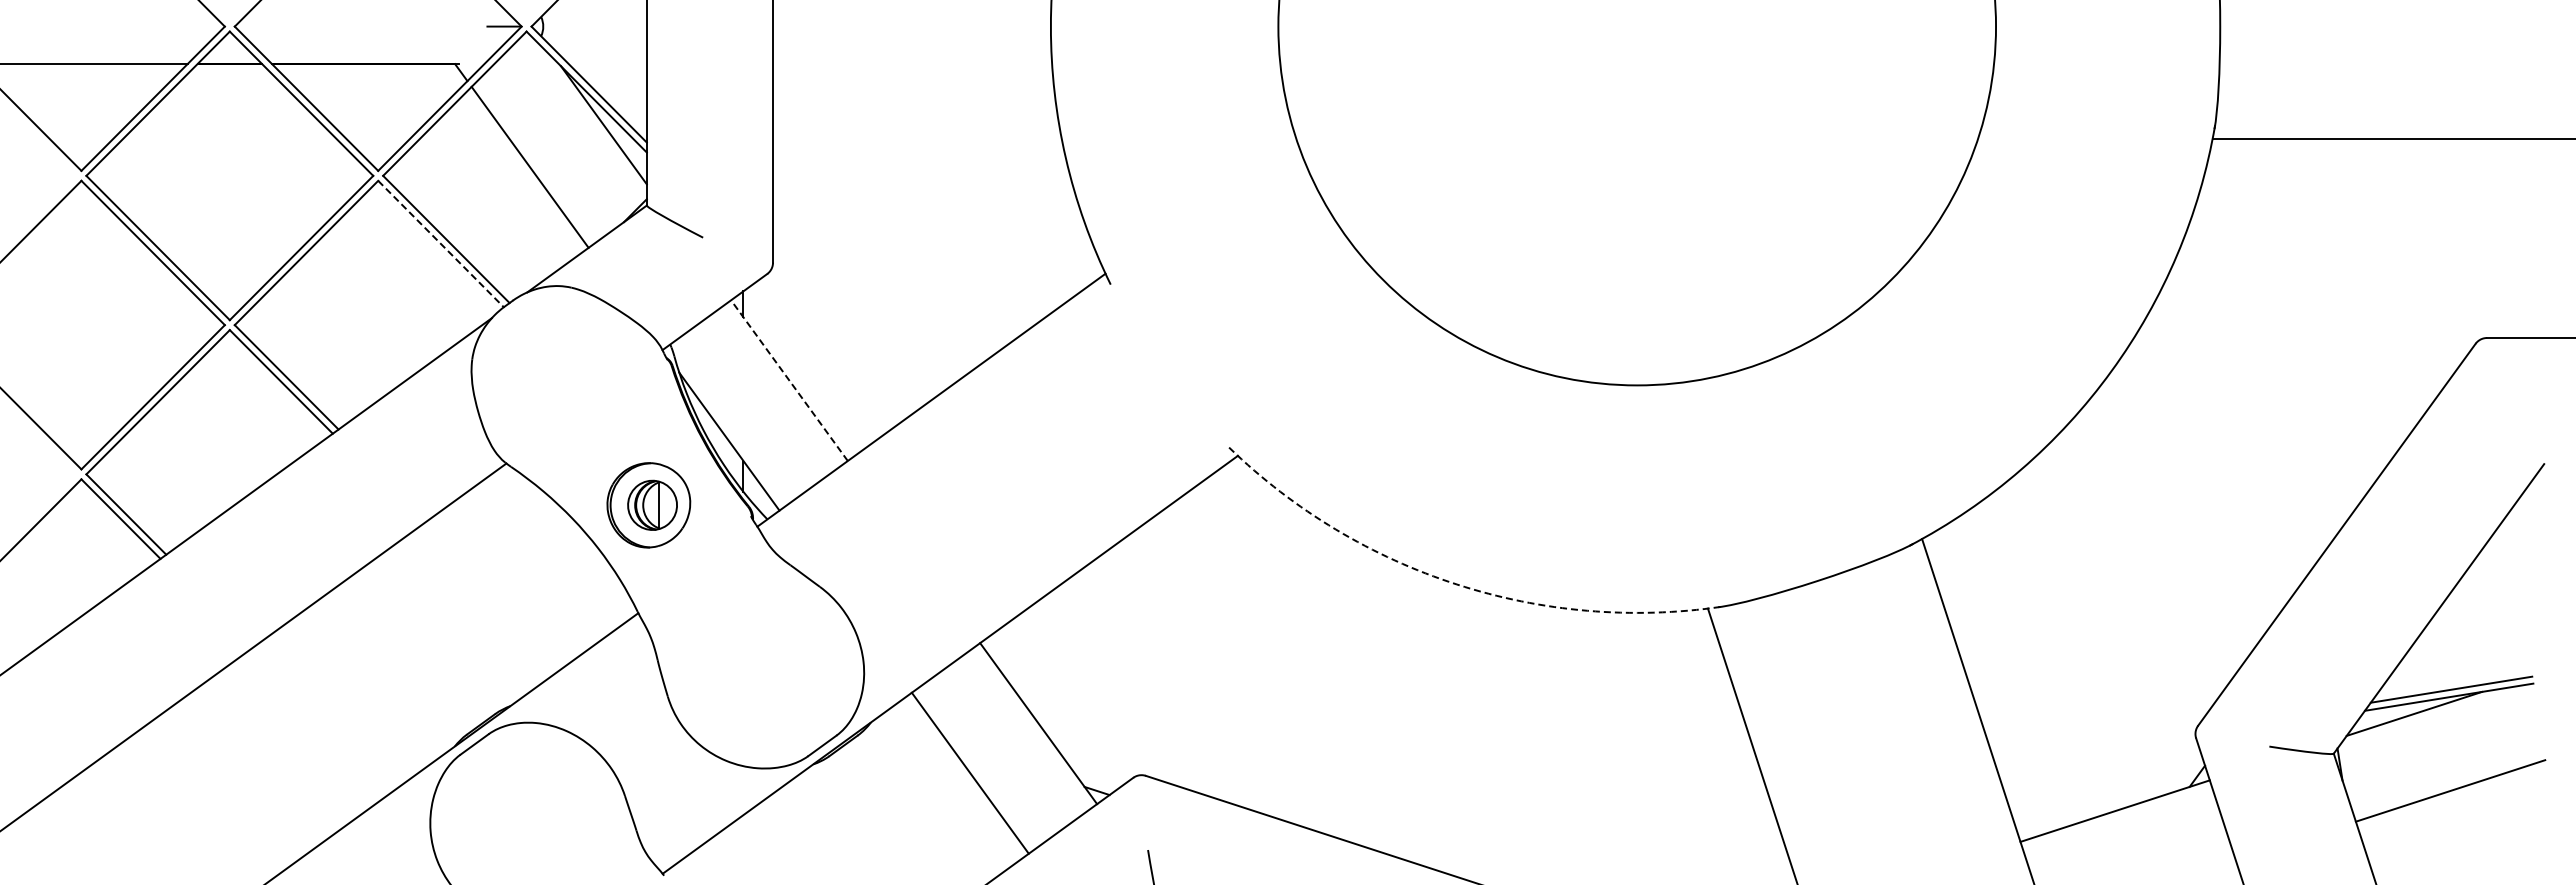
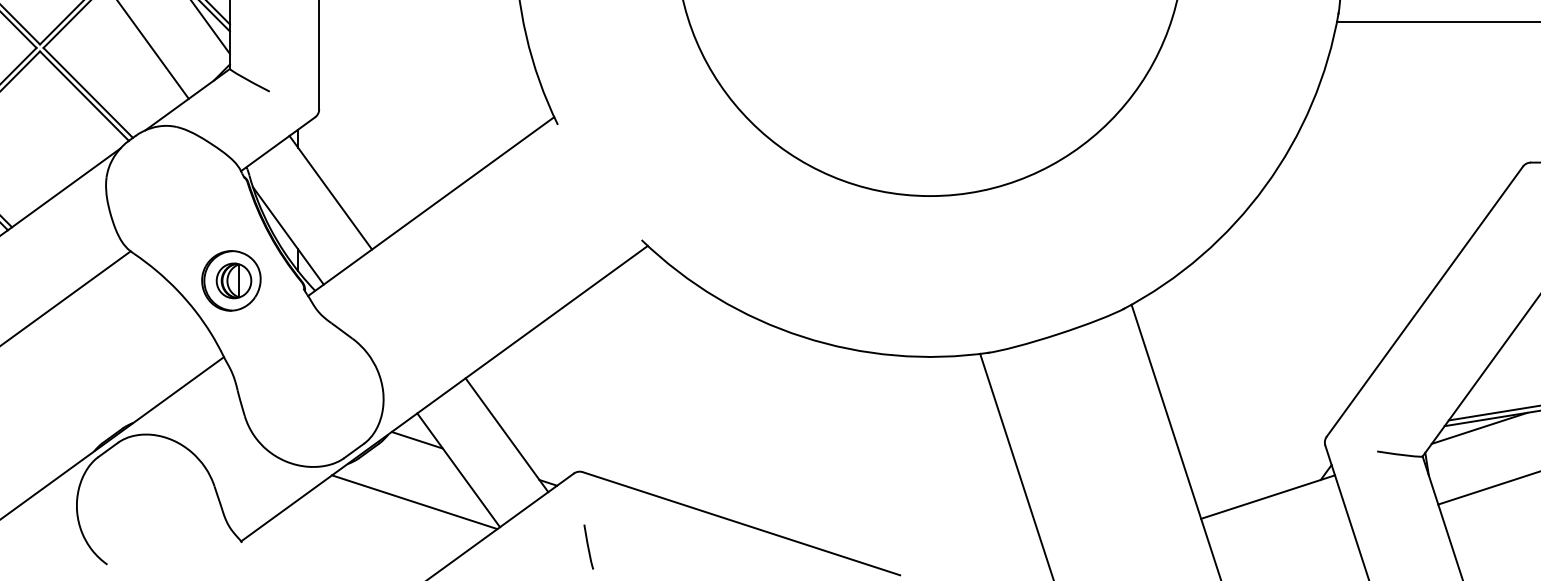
line: (441, 244) -> (84, 96), dashed -> solid
line: (789, 380) -> (330, 192), dashed -> solid
arc: (1456, 584) -> (802, 336), dashed -> solid
line: (911, 730) -> (417, 440), added
line: (908, 818) -> (414, 502), added

